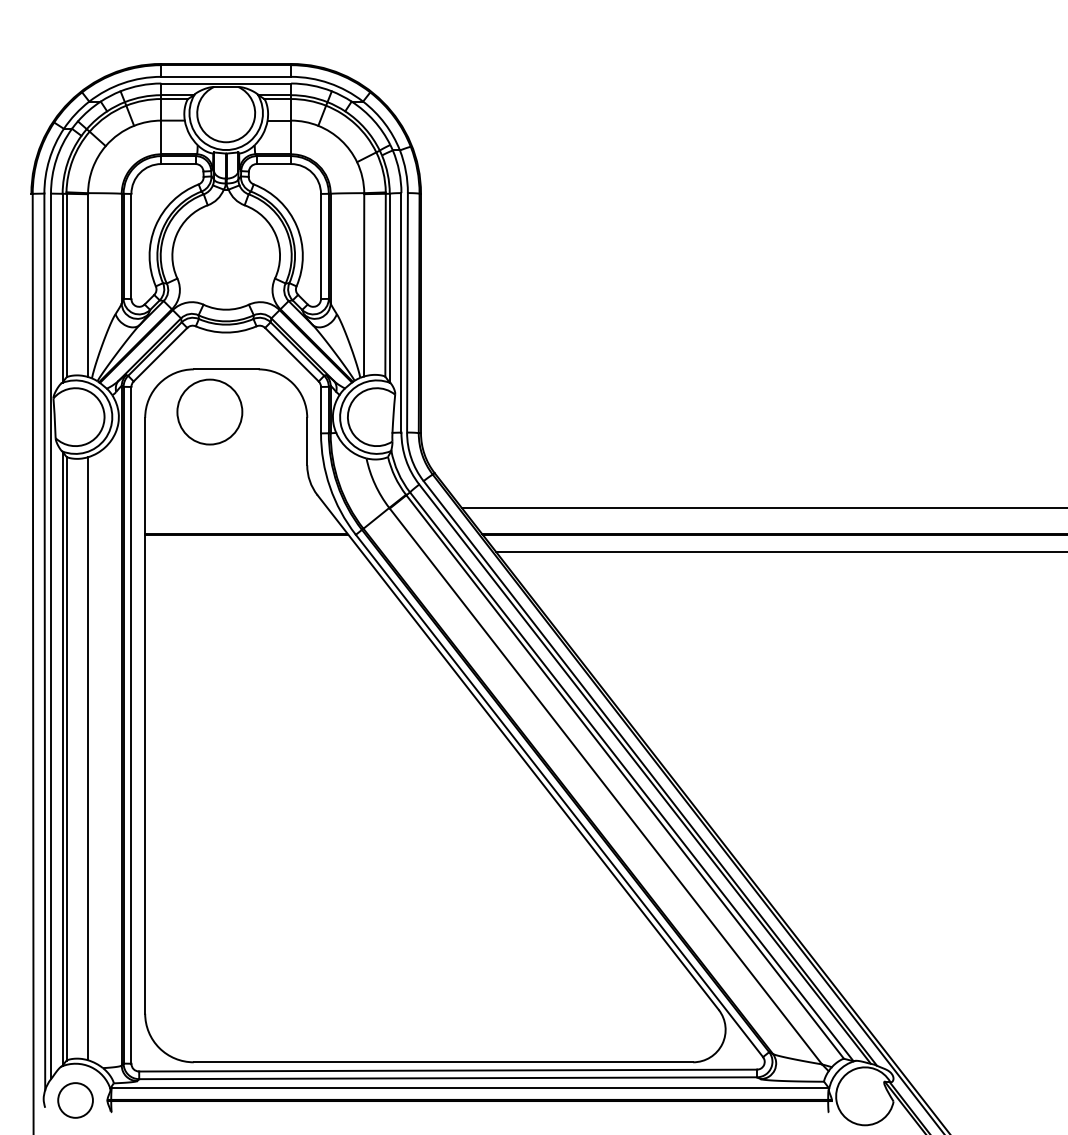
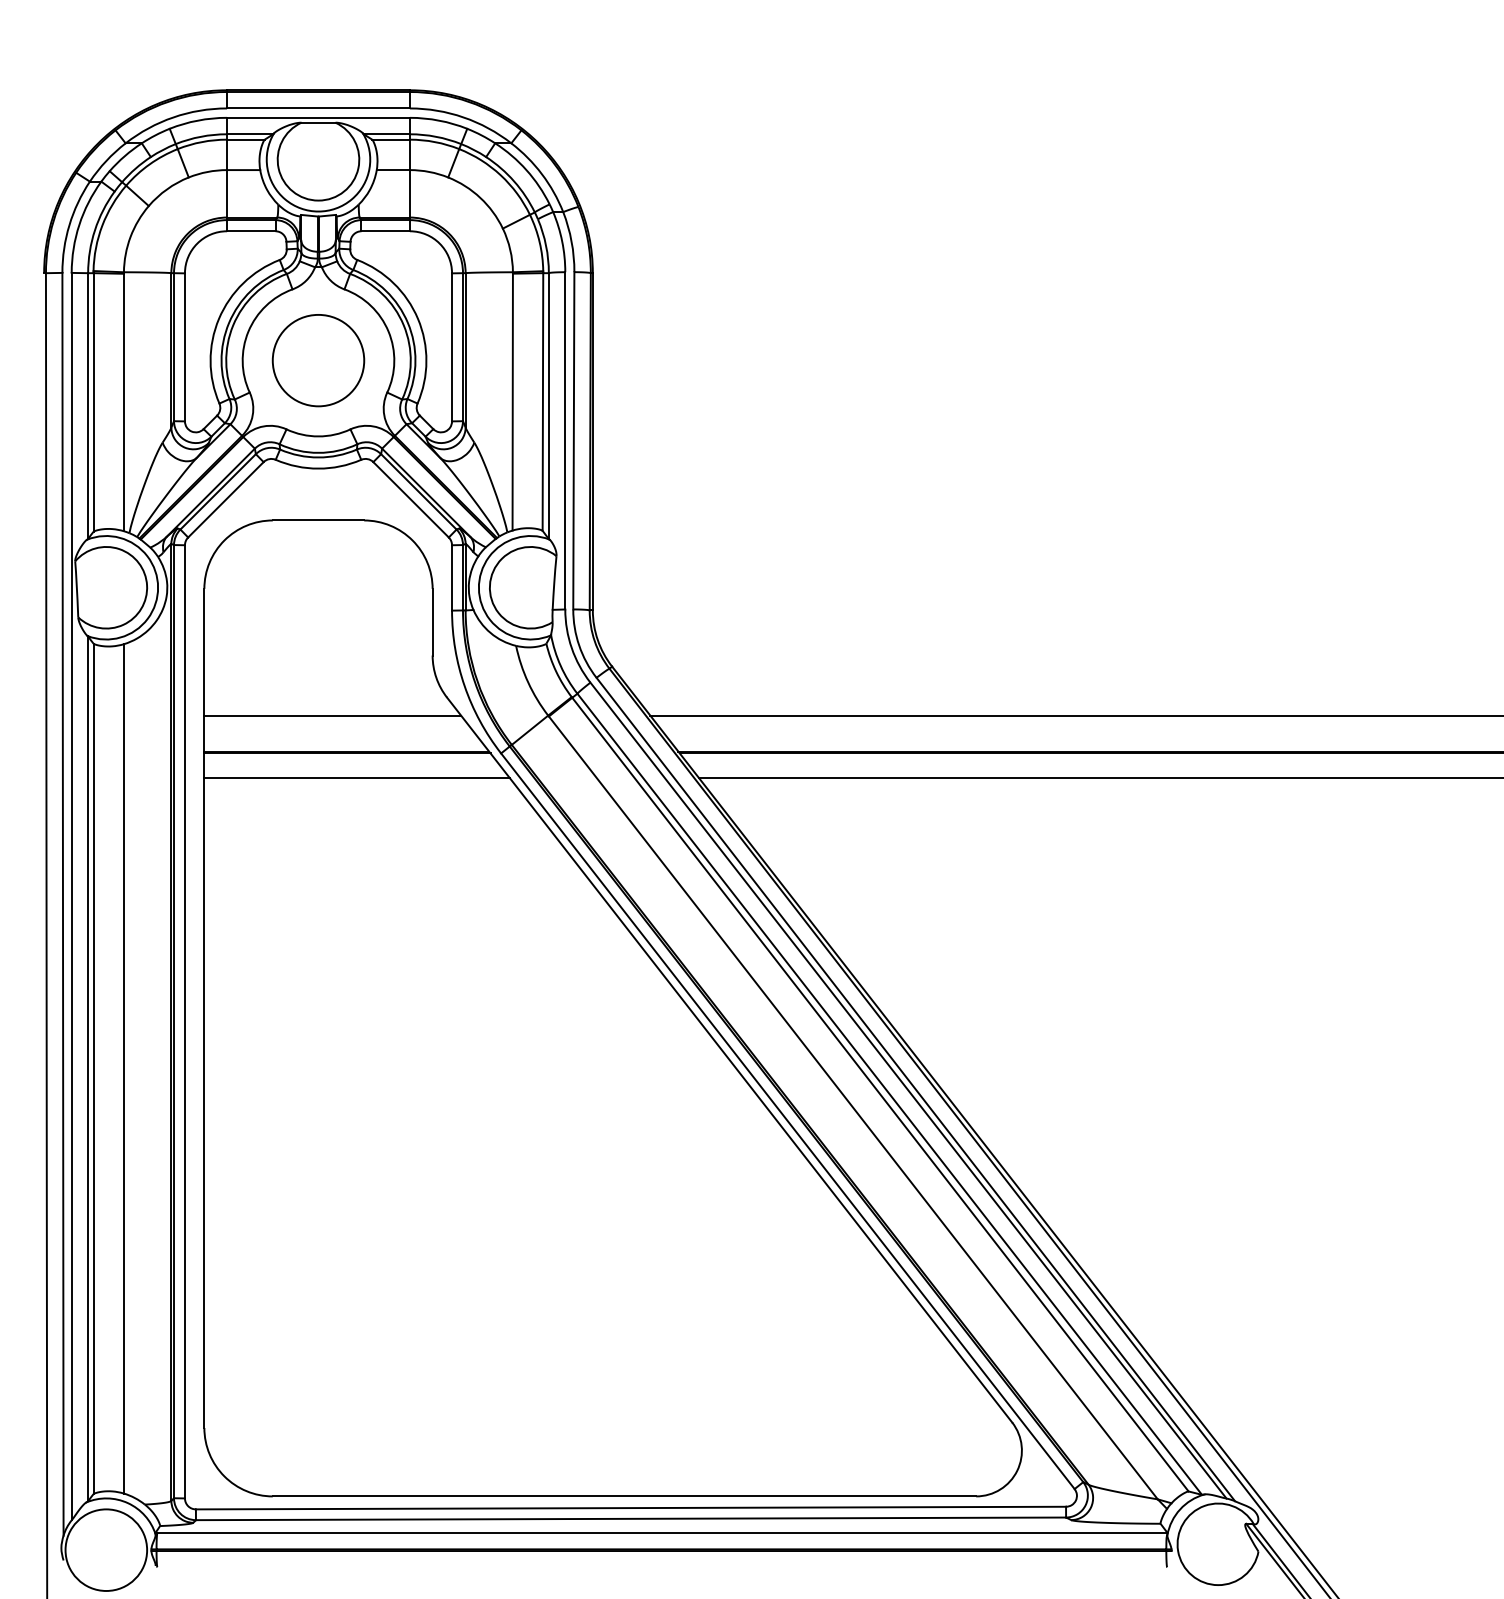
circle: (209, 412) -> (318, 360), moved
line: (236, 507) -> (332, 715), added
line: (253, 552) -> (356, 778), added
circle: (75, 1100) -> (106, 1549), size x1.67

